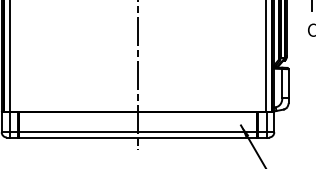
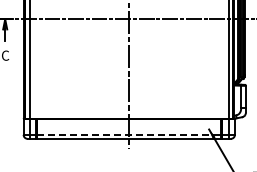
line: (138, 131) -> (129, 134), solid -> dashed

